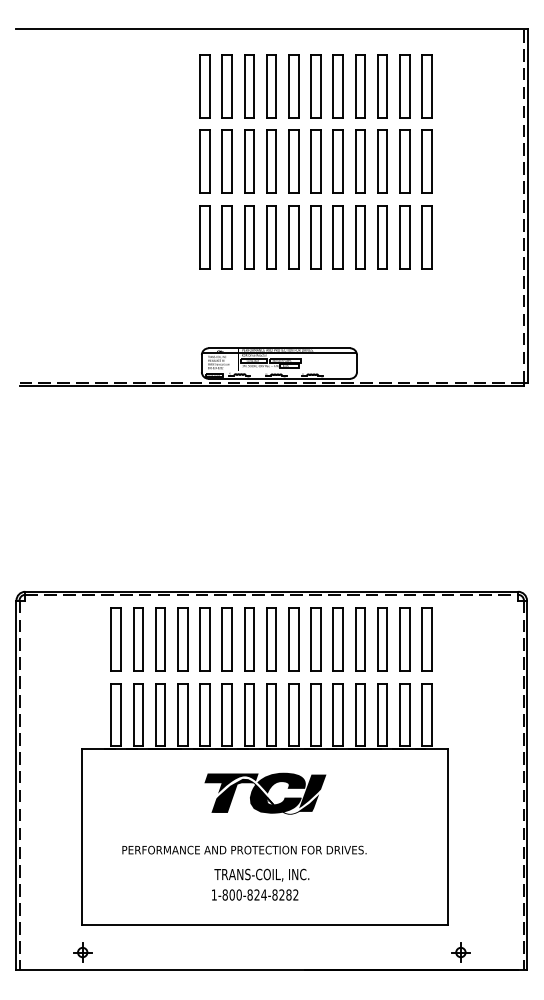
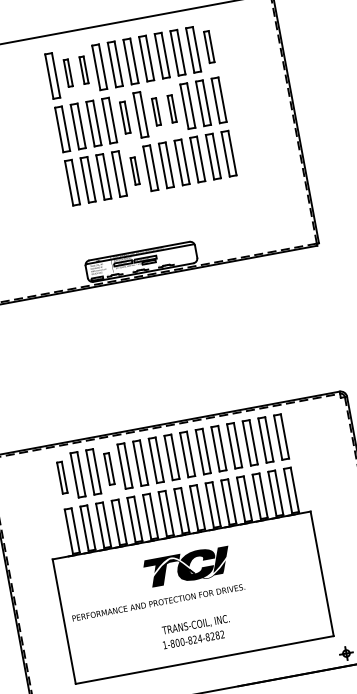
part: (226, 86) -> (67, 73), size x0.6
part: (249, 86) -> (84, 70), size x0.6
part: (426, 86) -> (208, 47), size x0.7
part: (293, 161) -> (124, 117), size x0.7
part: (337, 161) -> (156, 111), size x0.6
part: (360, 161) -> (172, 108), size x0.6
part: (293, 237) -> (134, 171), size x0.6
part: (115, 639) -> (61, 477), size x0.7
part: (182, 639) -> (109, 469), size x0.7
text: (244, 849) -> (158, 602), moved

